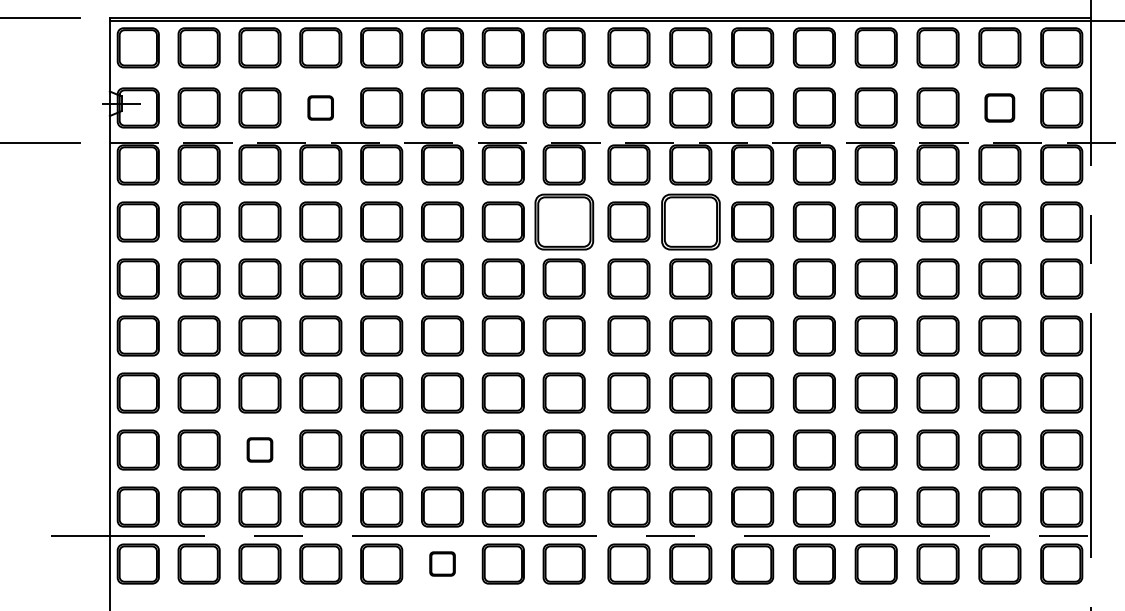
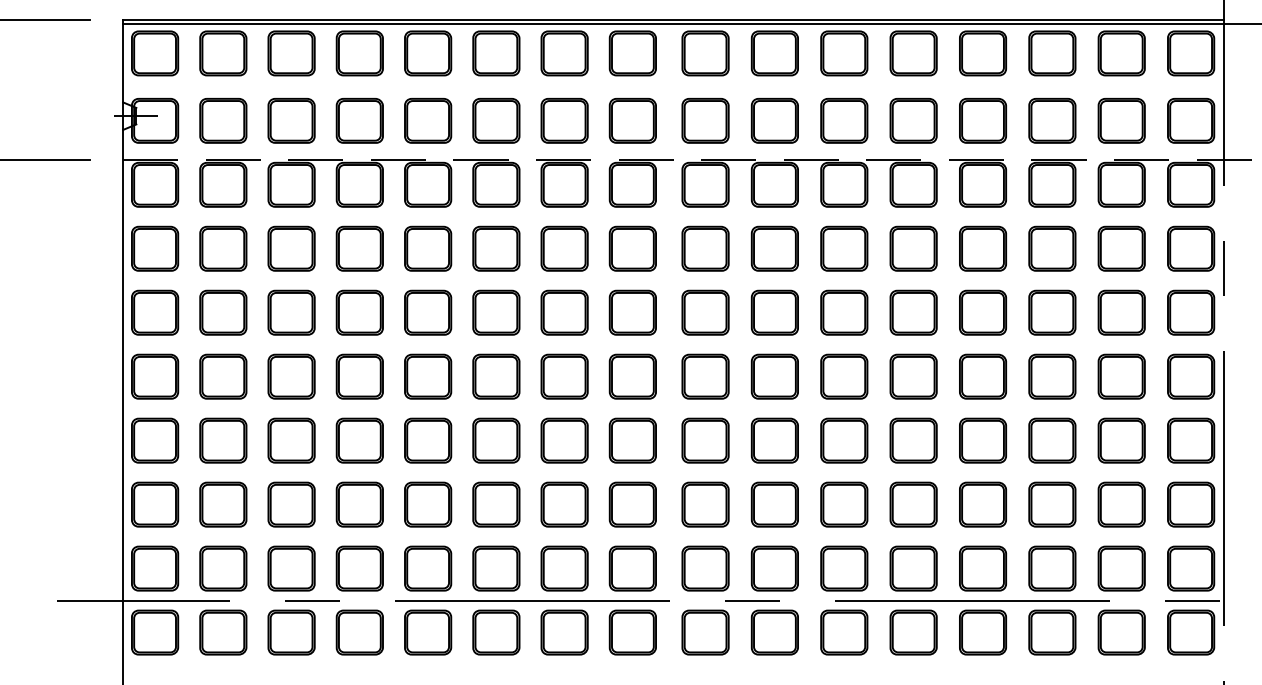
part: (320, 107) -> (359, 120), size x1.67
part: (999, 107) -> (1121, 120), size x1.43
part: (563, 221) -> (632, 248), size x0.71
part: (690, 221) -> (774, 248), size x0.71
part: (259, 449) -> (291, 504), size x1.67
part: (442, 563) -> (496, 632), size x1.67

